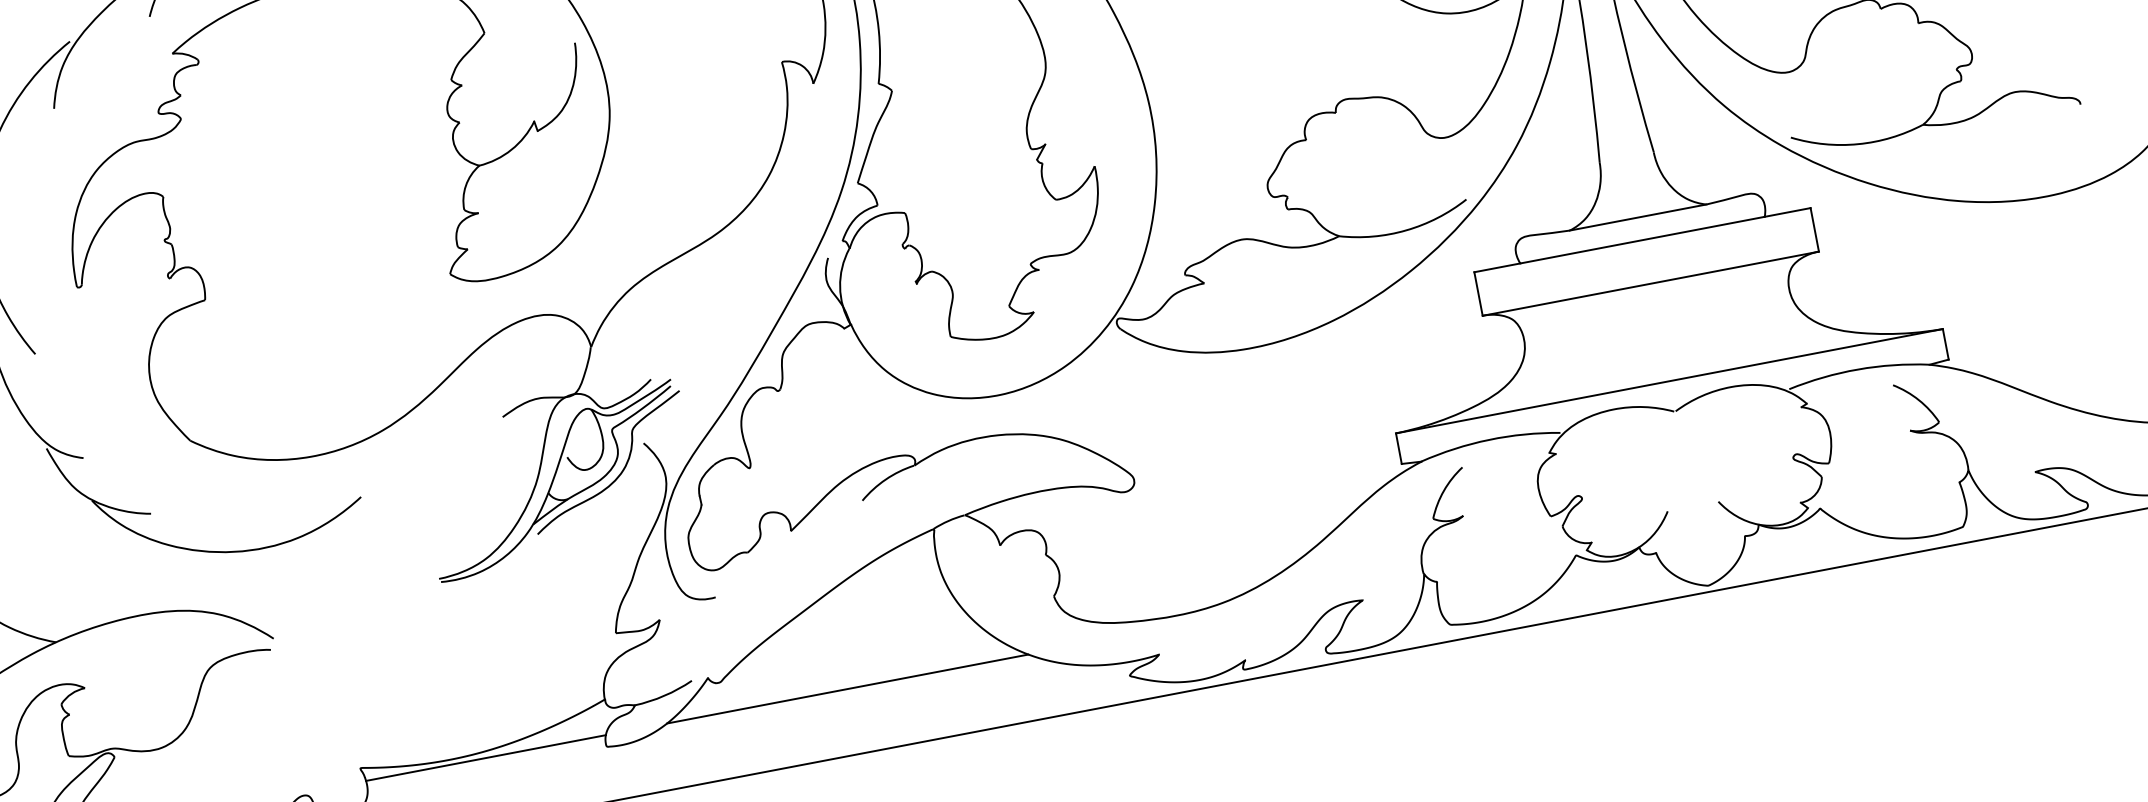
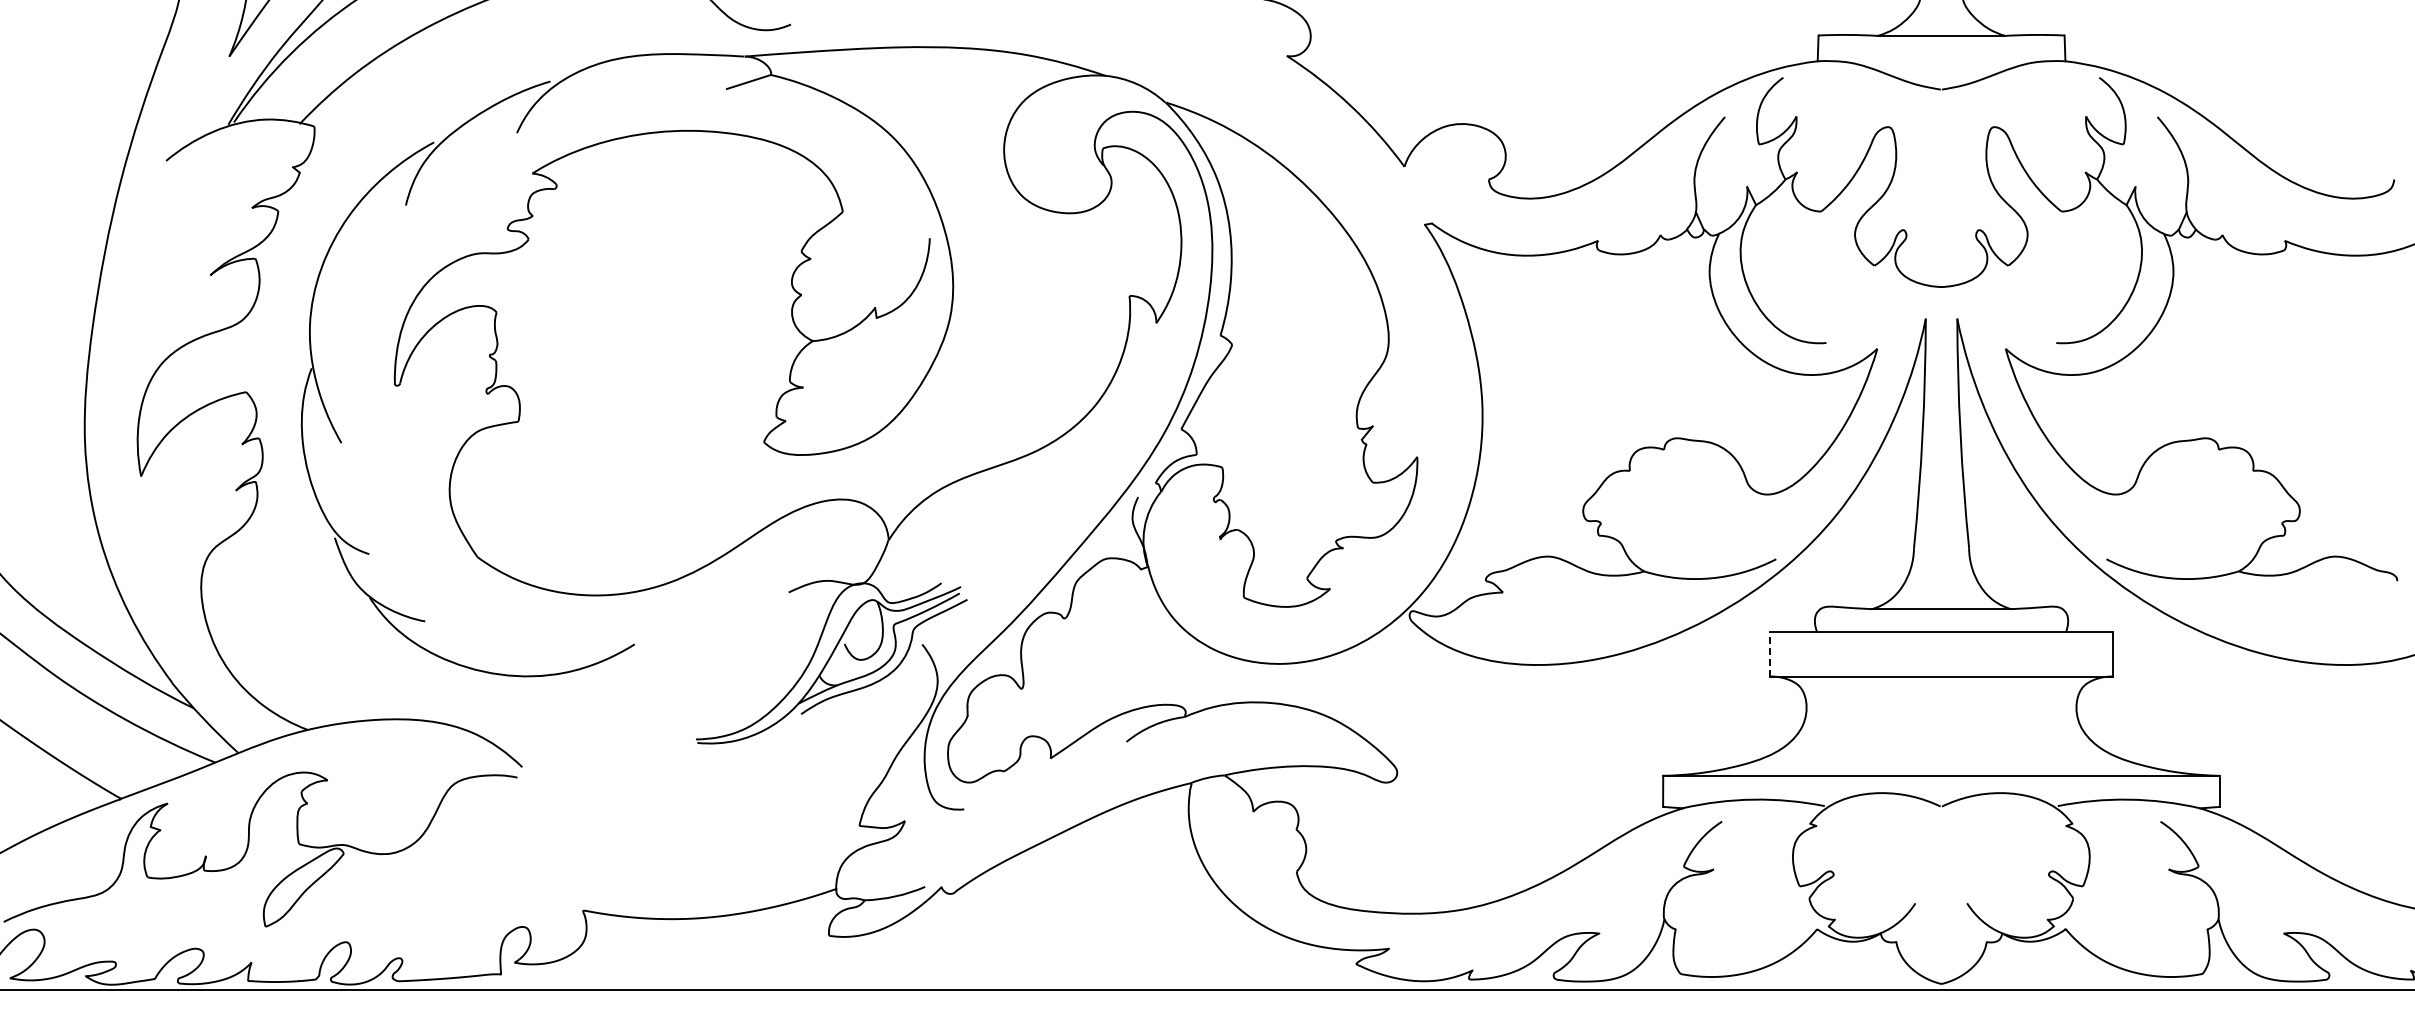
line: (1478, 293) -> (1770, 653), solid -> dashed
line: (847, 689) -> (1076, 924), removed
line: (486, 758) -> (708, 924), removed

